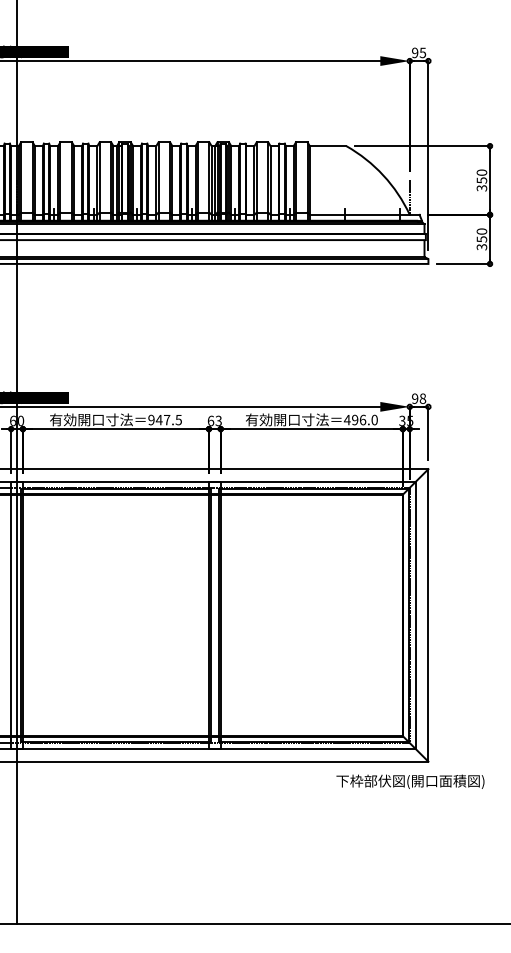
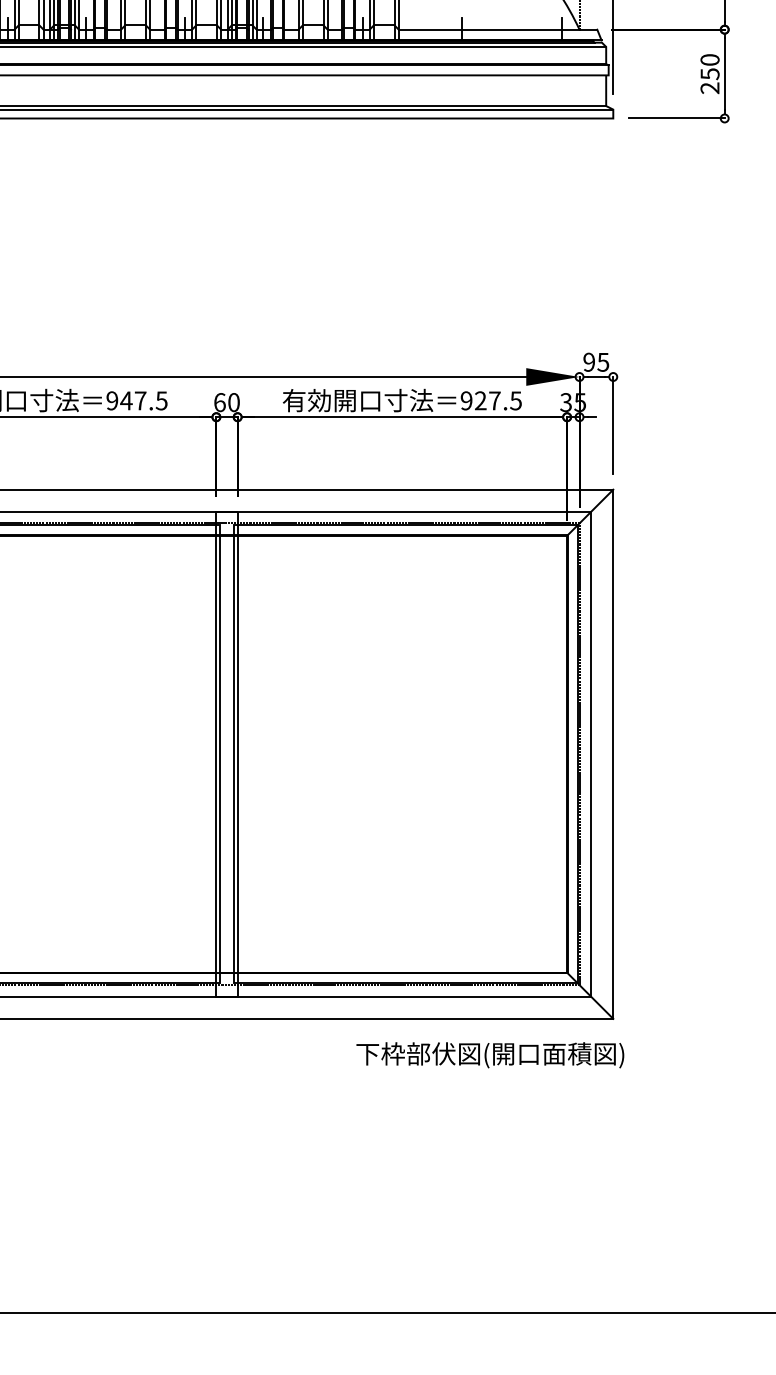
text: (482, 247) -> (711, 88), 350 -> 250
text: (422, 398) -> (602, 361), 98 -> 95
text: (360, 419) -> (490, 399), 496.0 -> 927.5
text: (218, 420) -> (233, 401), 63 -> 60
text: (410, 781) -> (490, 1054), moved

